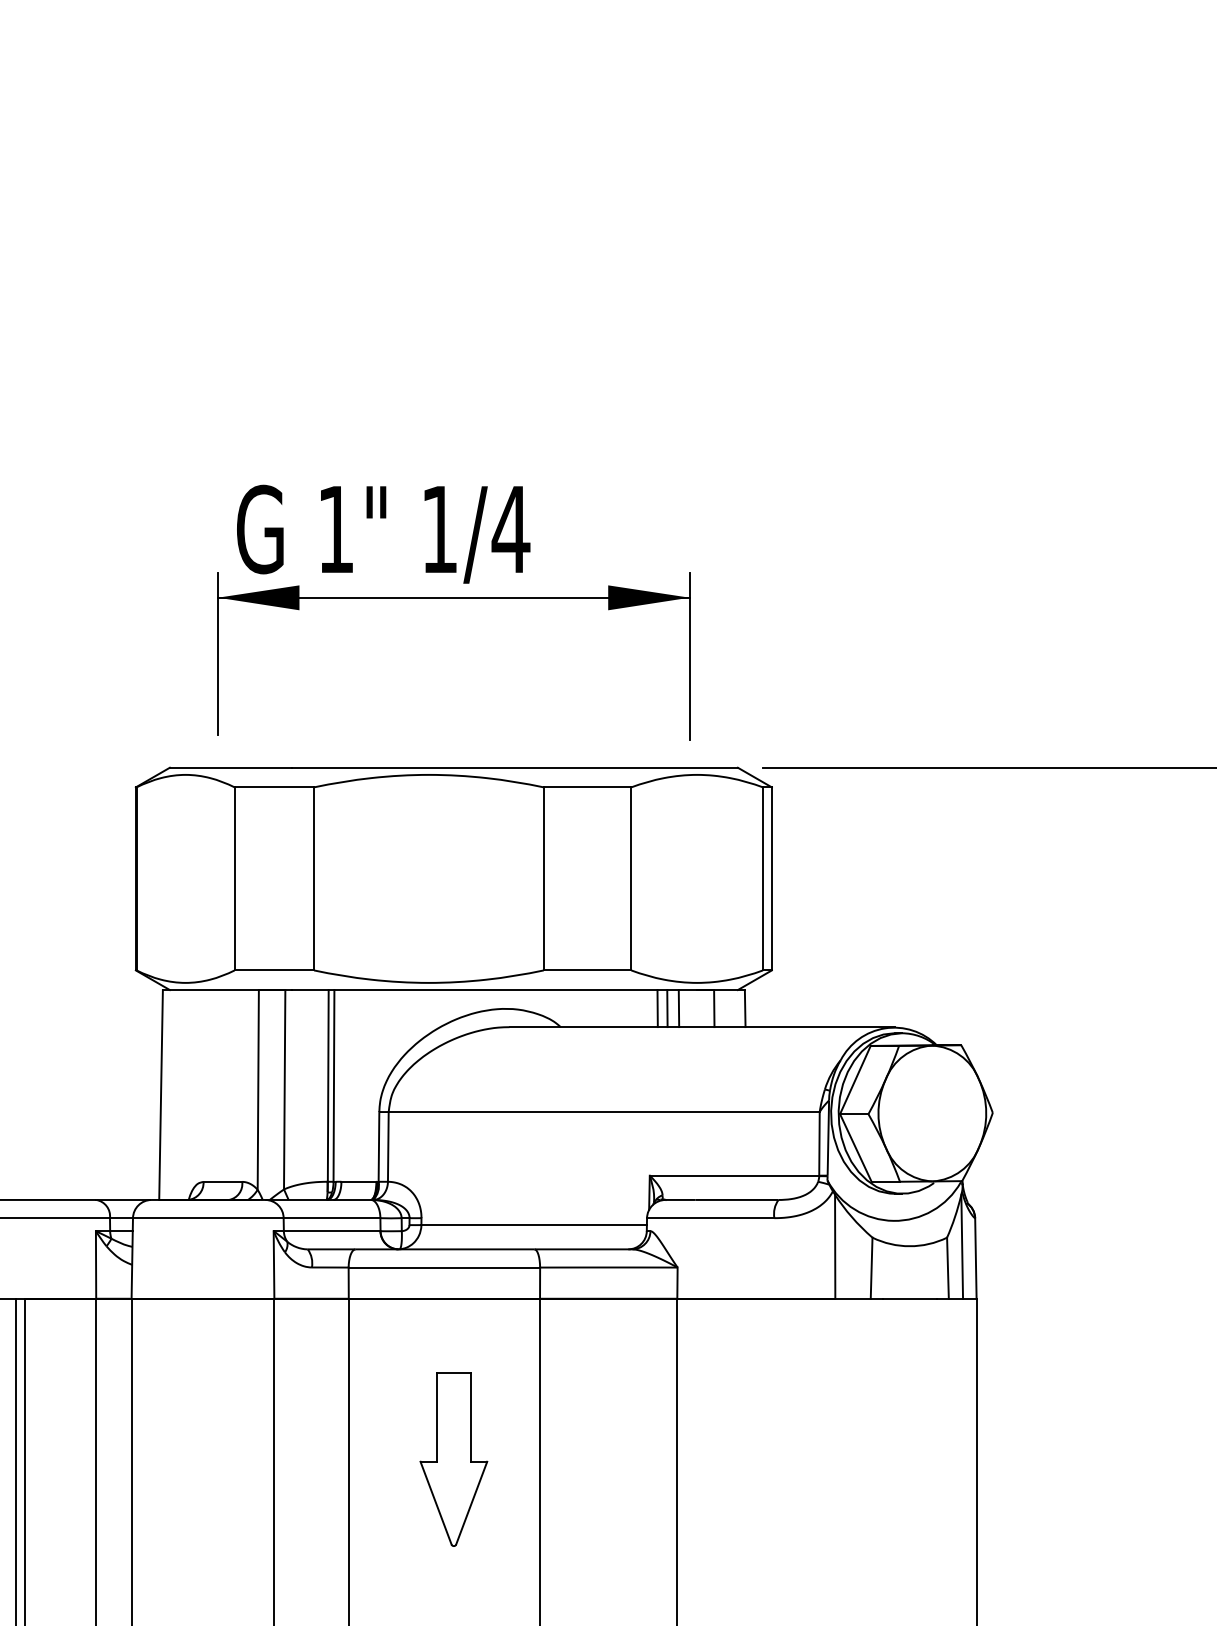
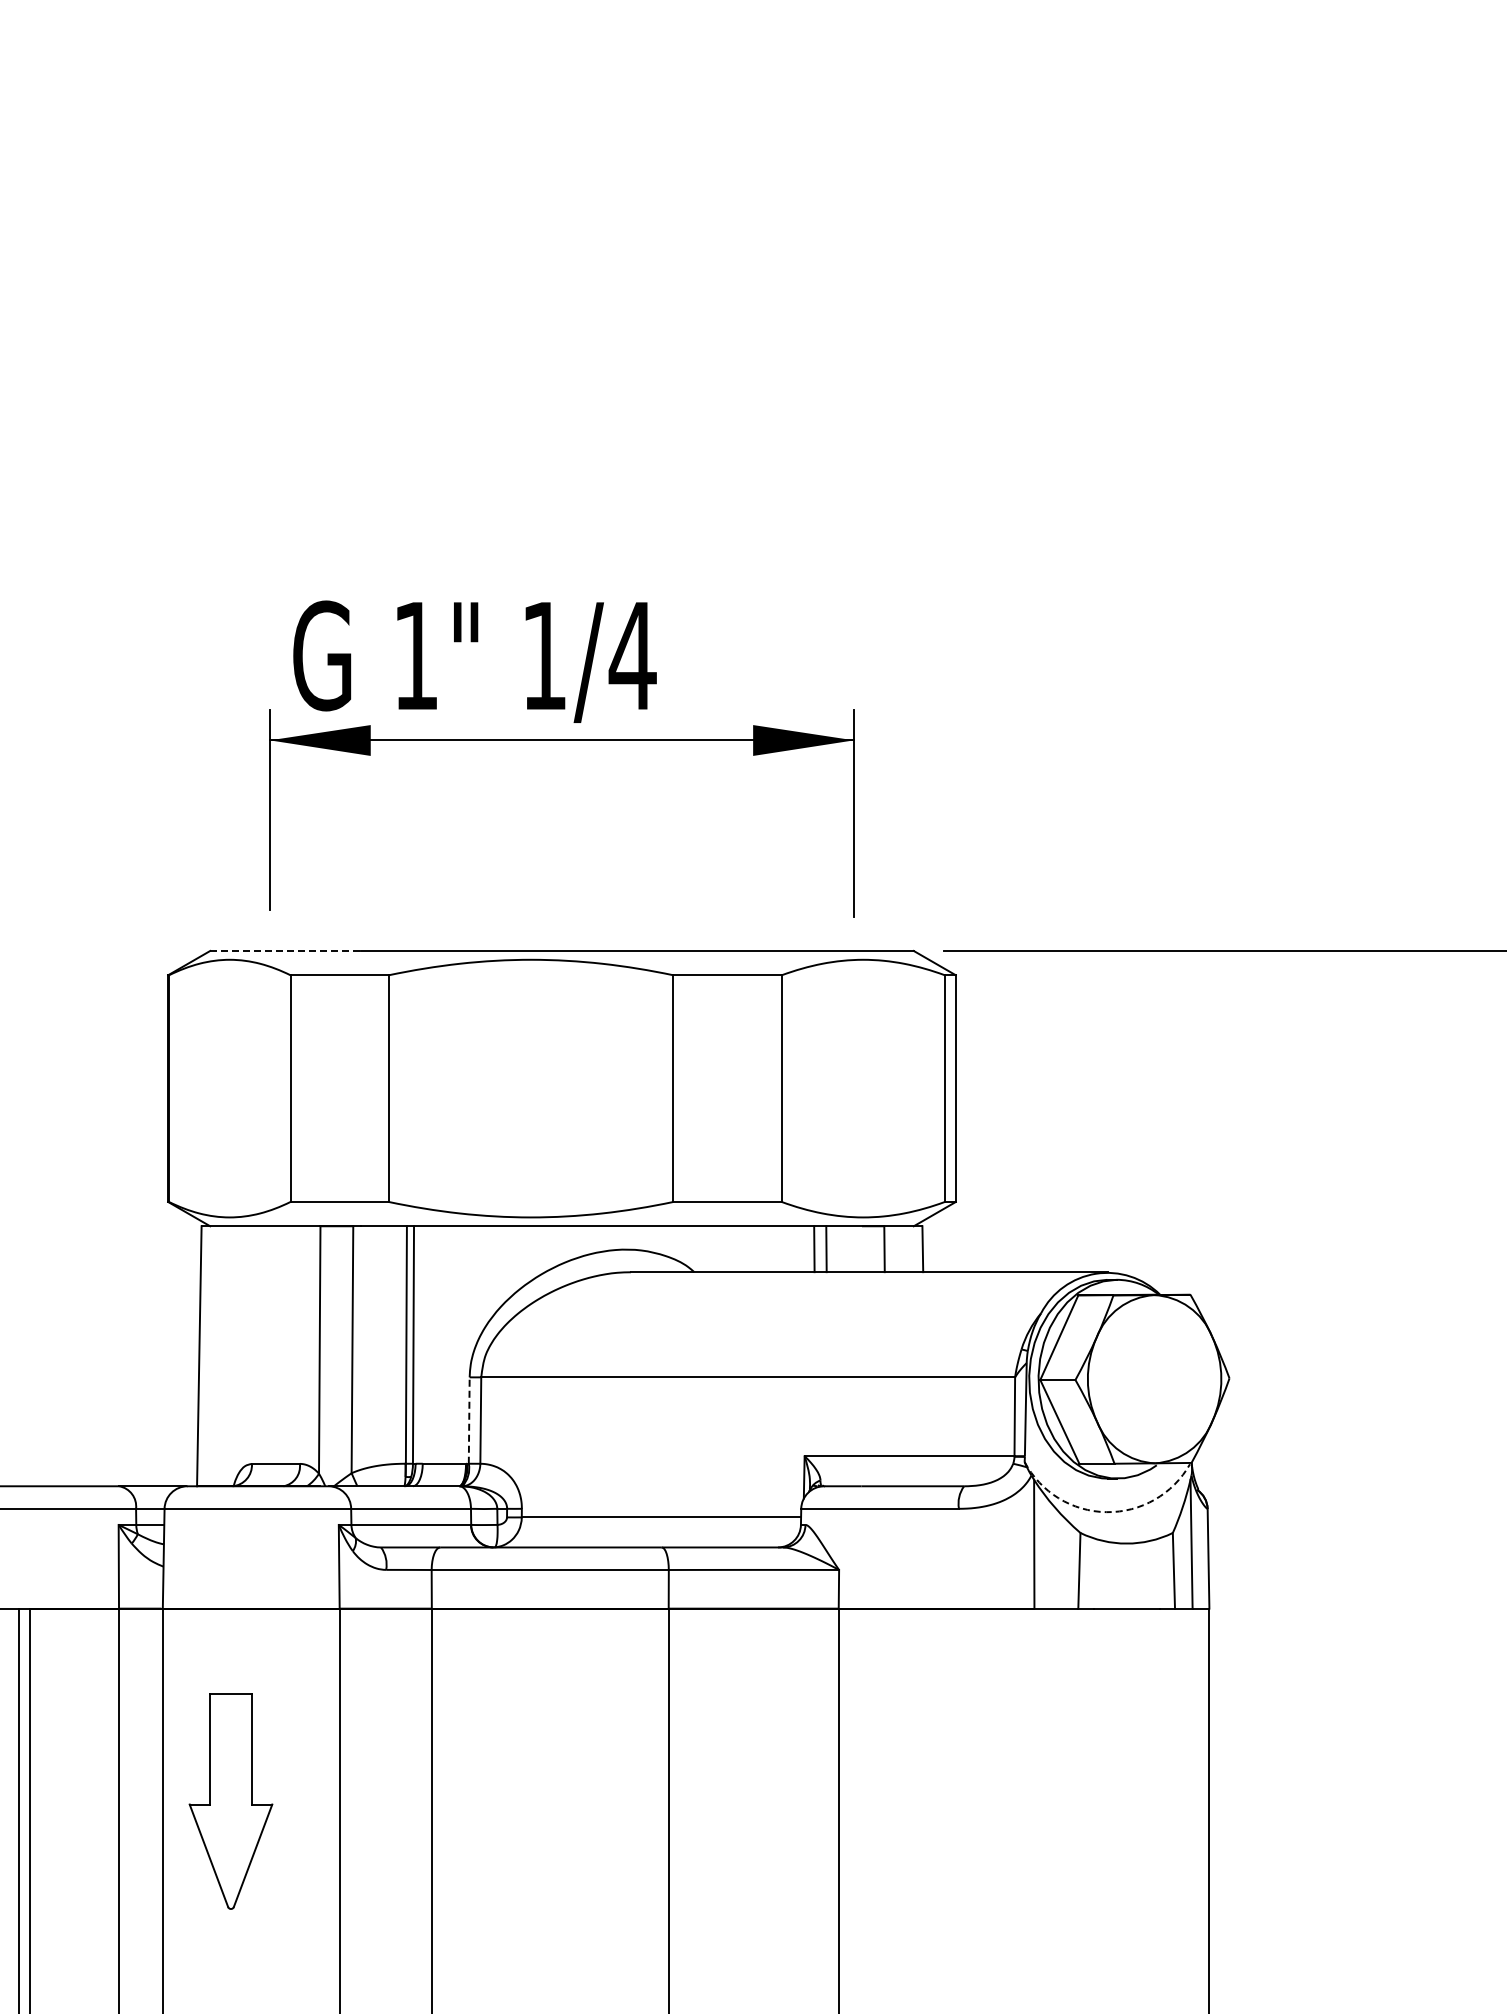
line: (231, 767) -> (286, 950), solid -> dashed
line: (678, 1008) -> (840, 1249), removed
line: (379, 1146) -> (469, 1420), solid -> dashed
arc: (893, 1221) -> (1106, 1512), solid -> dashed
part: (453, 1459) -> (230, 1801), moved

